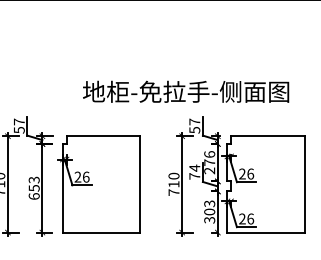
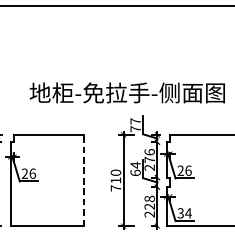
text: (194, 129) -> (135, 128), 57 -> 77
text: (194, 176) -> (135, 173), 74 -> 64
line: (140, 183) -> (84, 179), solid -> dashed
text: (209, 211) -> (149, 206), 303 -> 228
text: (246, 218) -> (184, 212), 26 -> 34

